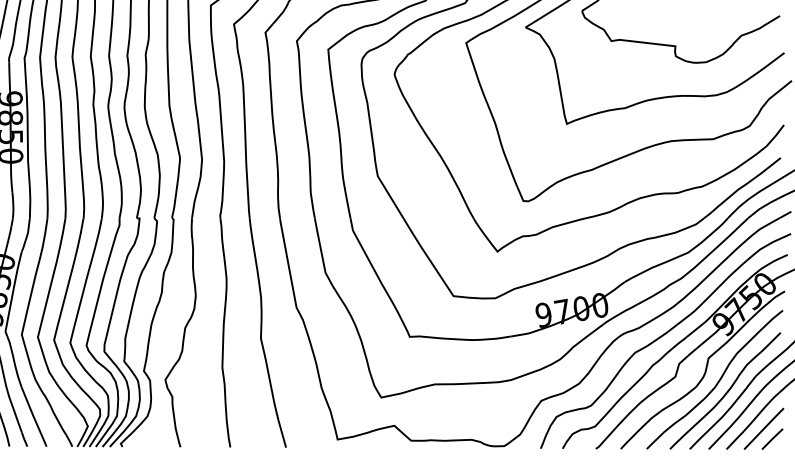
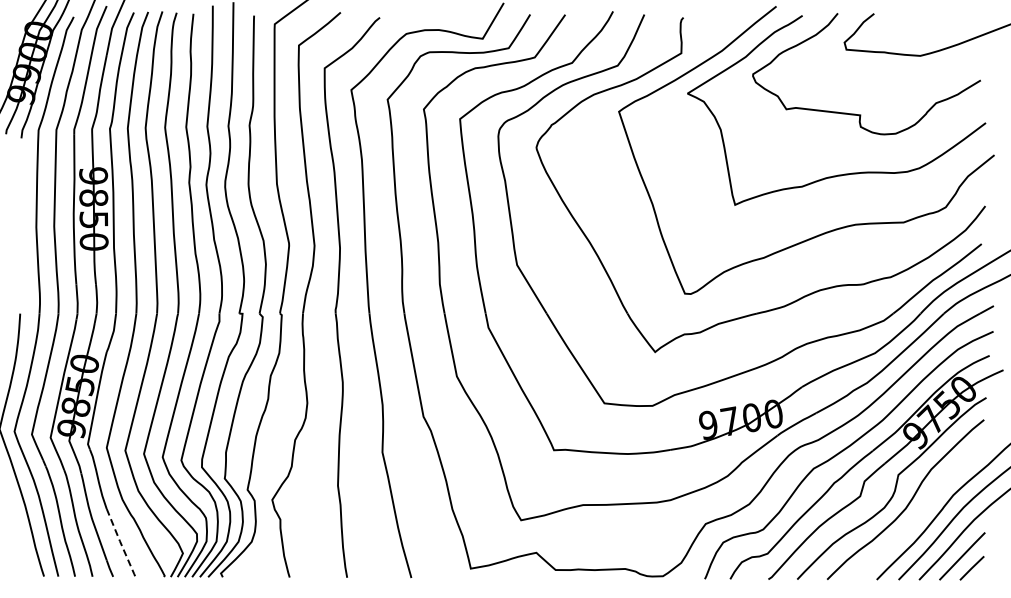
curve: (726, 391) -> (919, 513), removed
line: (34, 417) -> (121, 543), solid -> dashed

